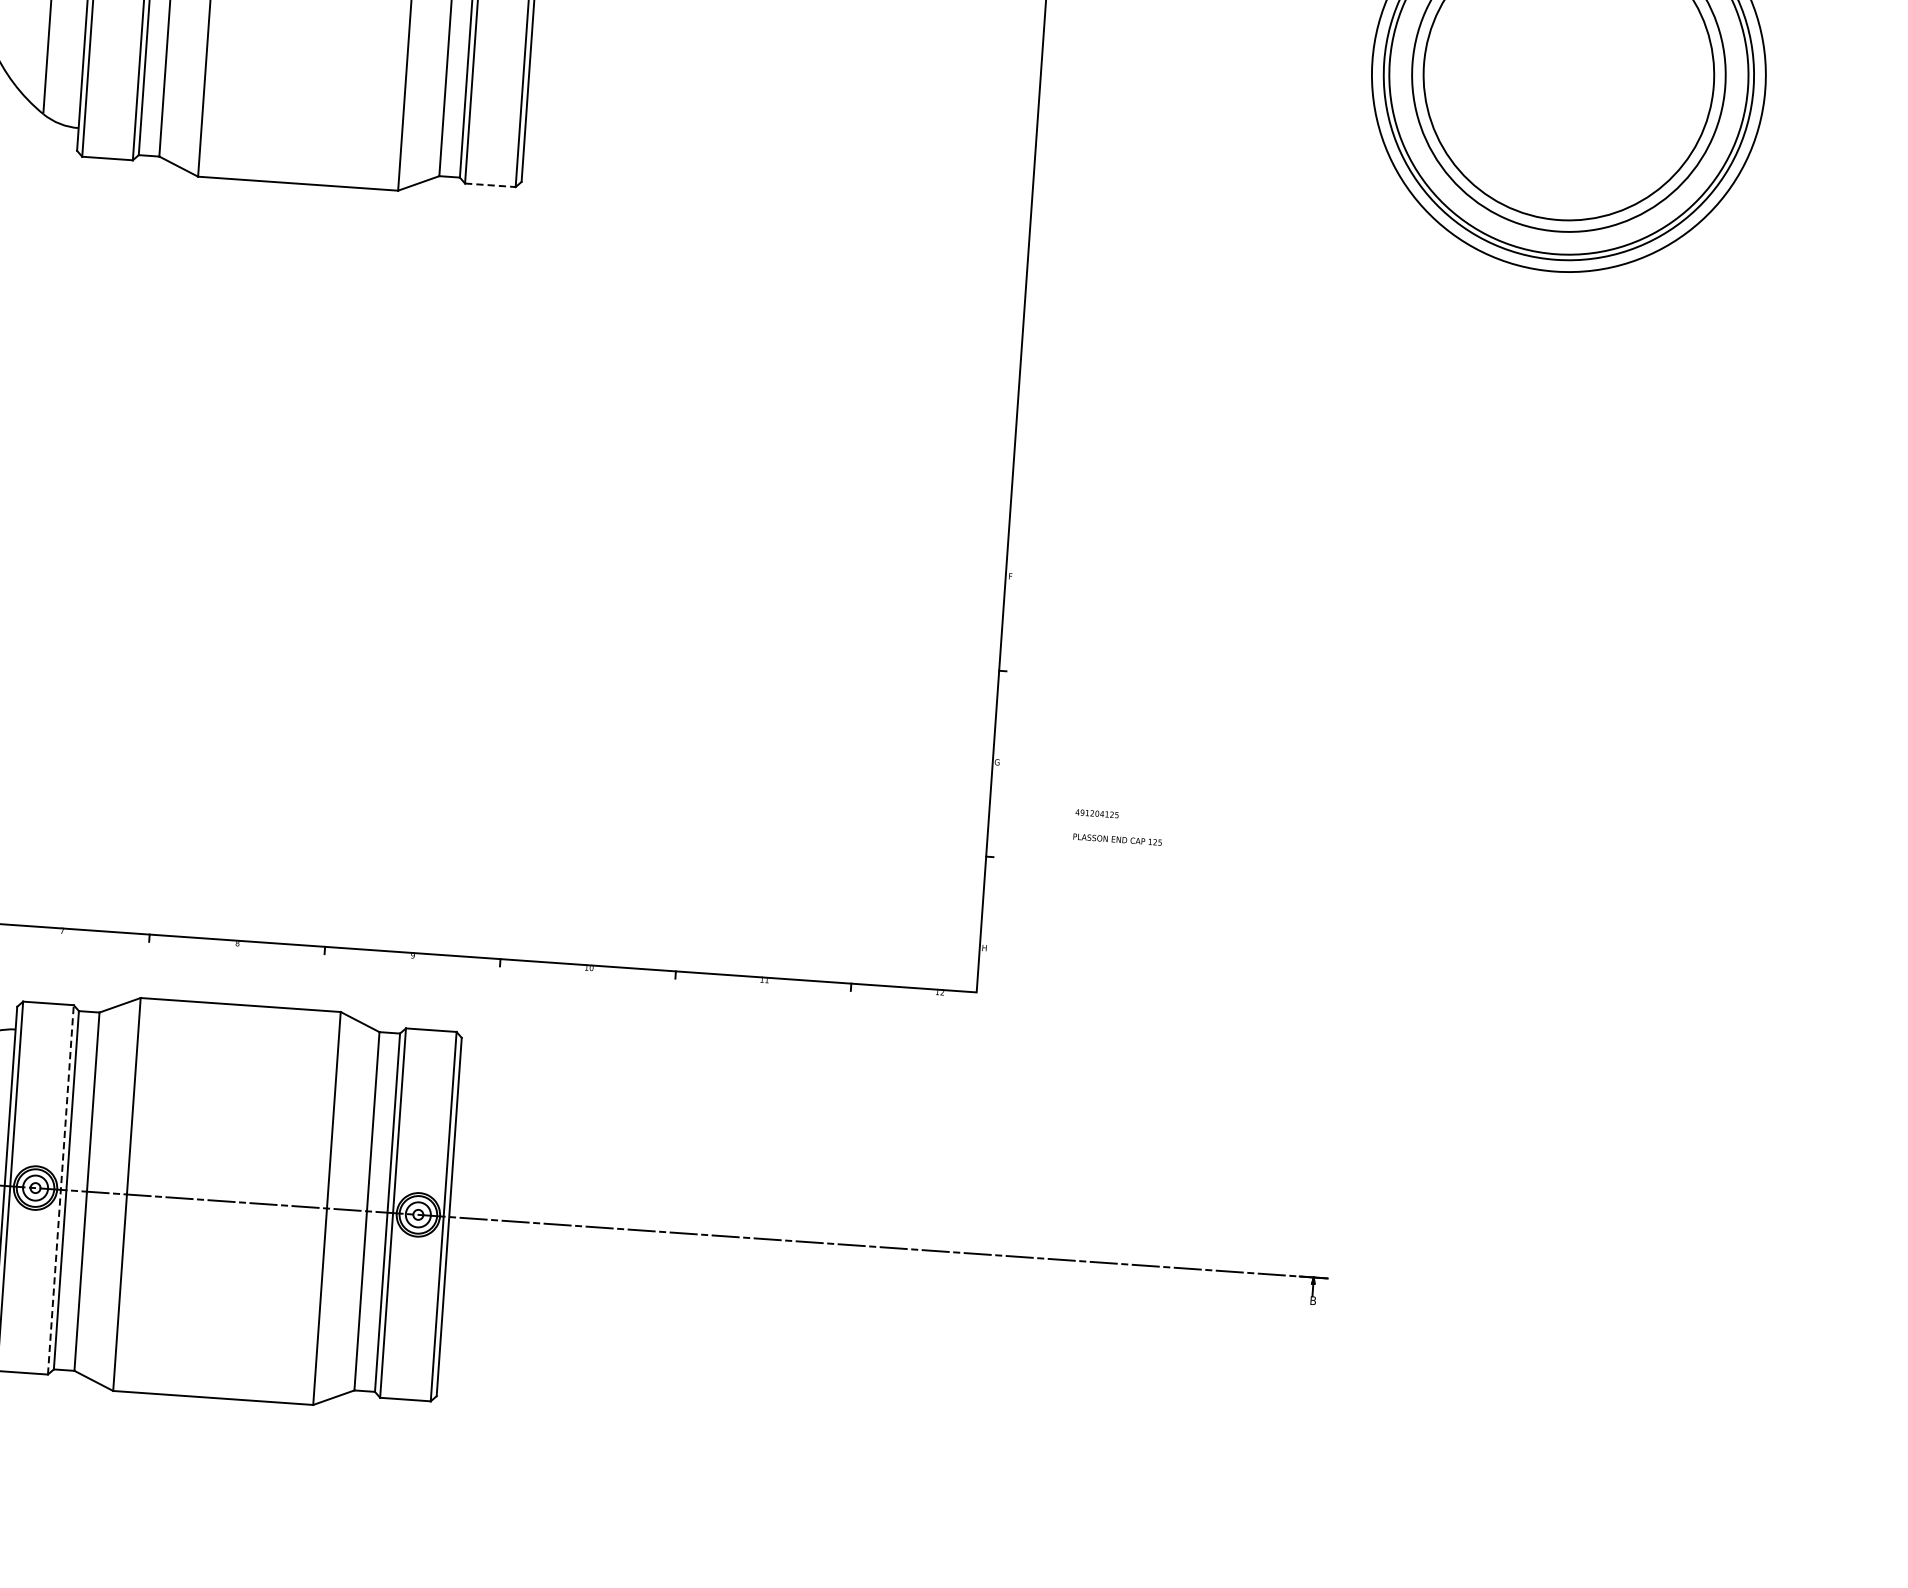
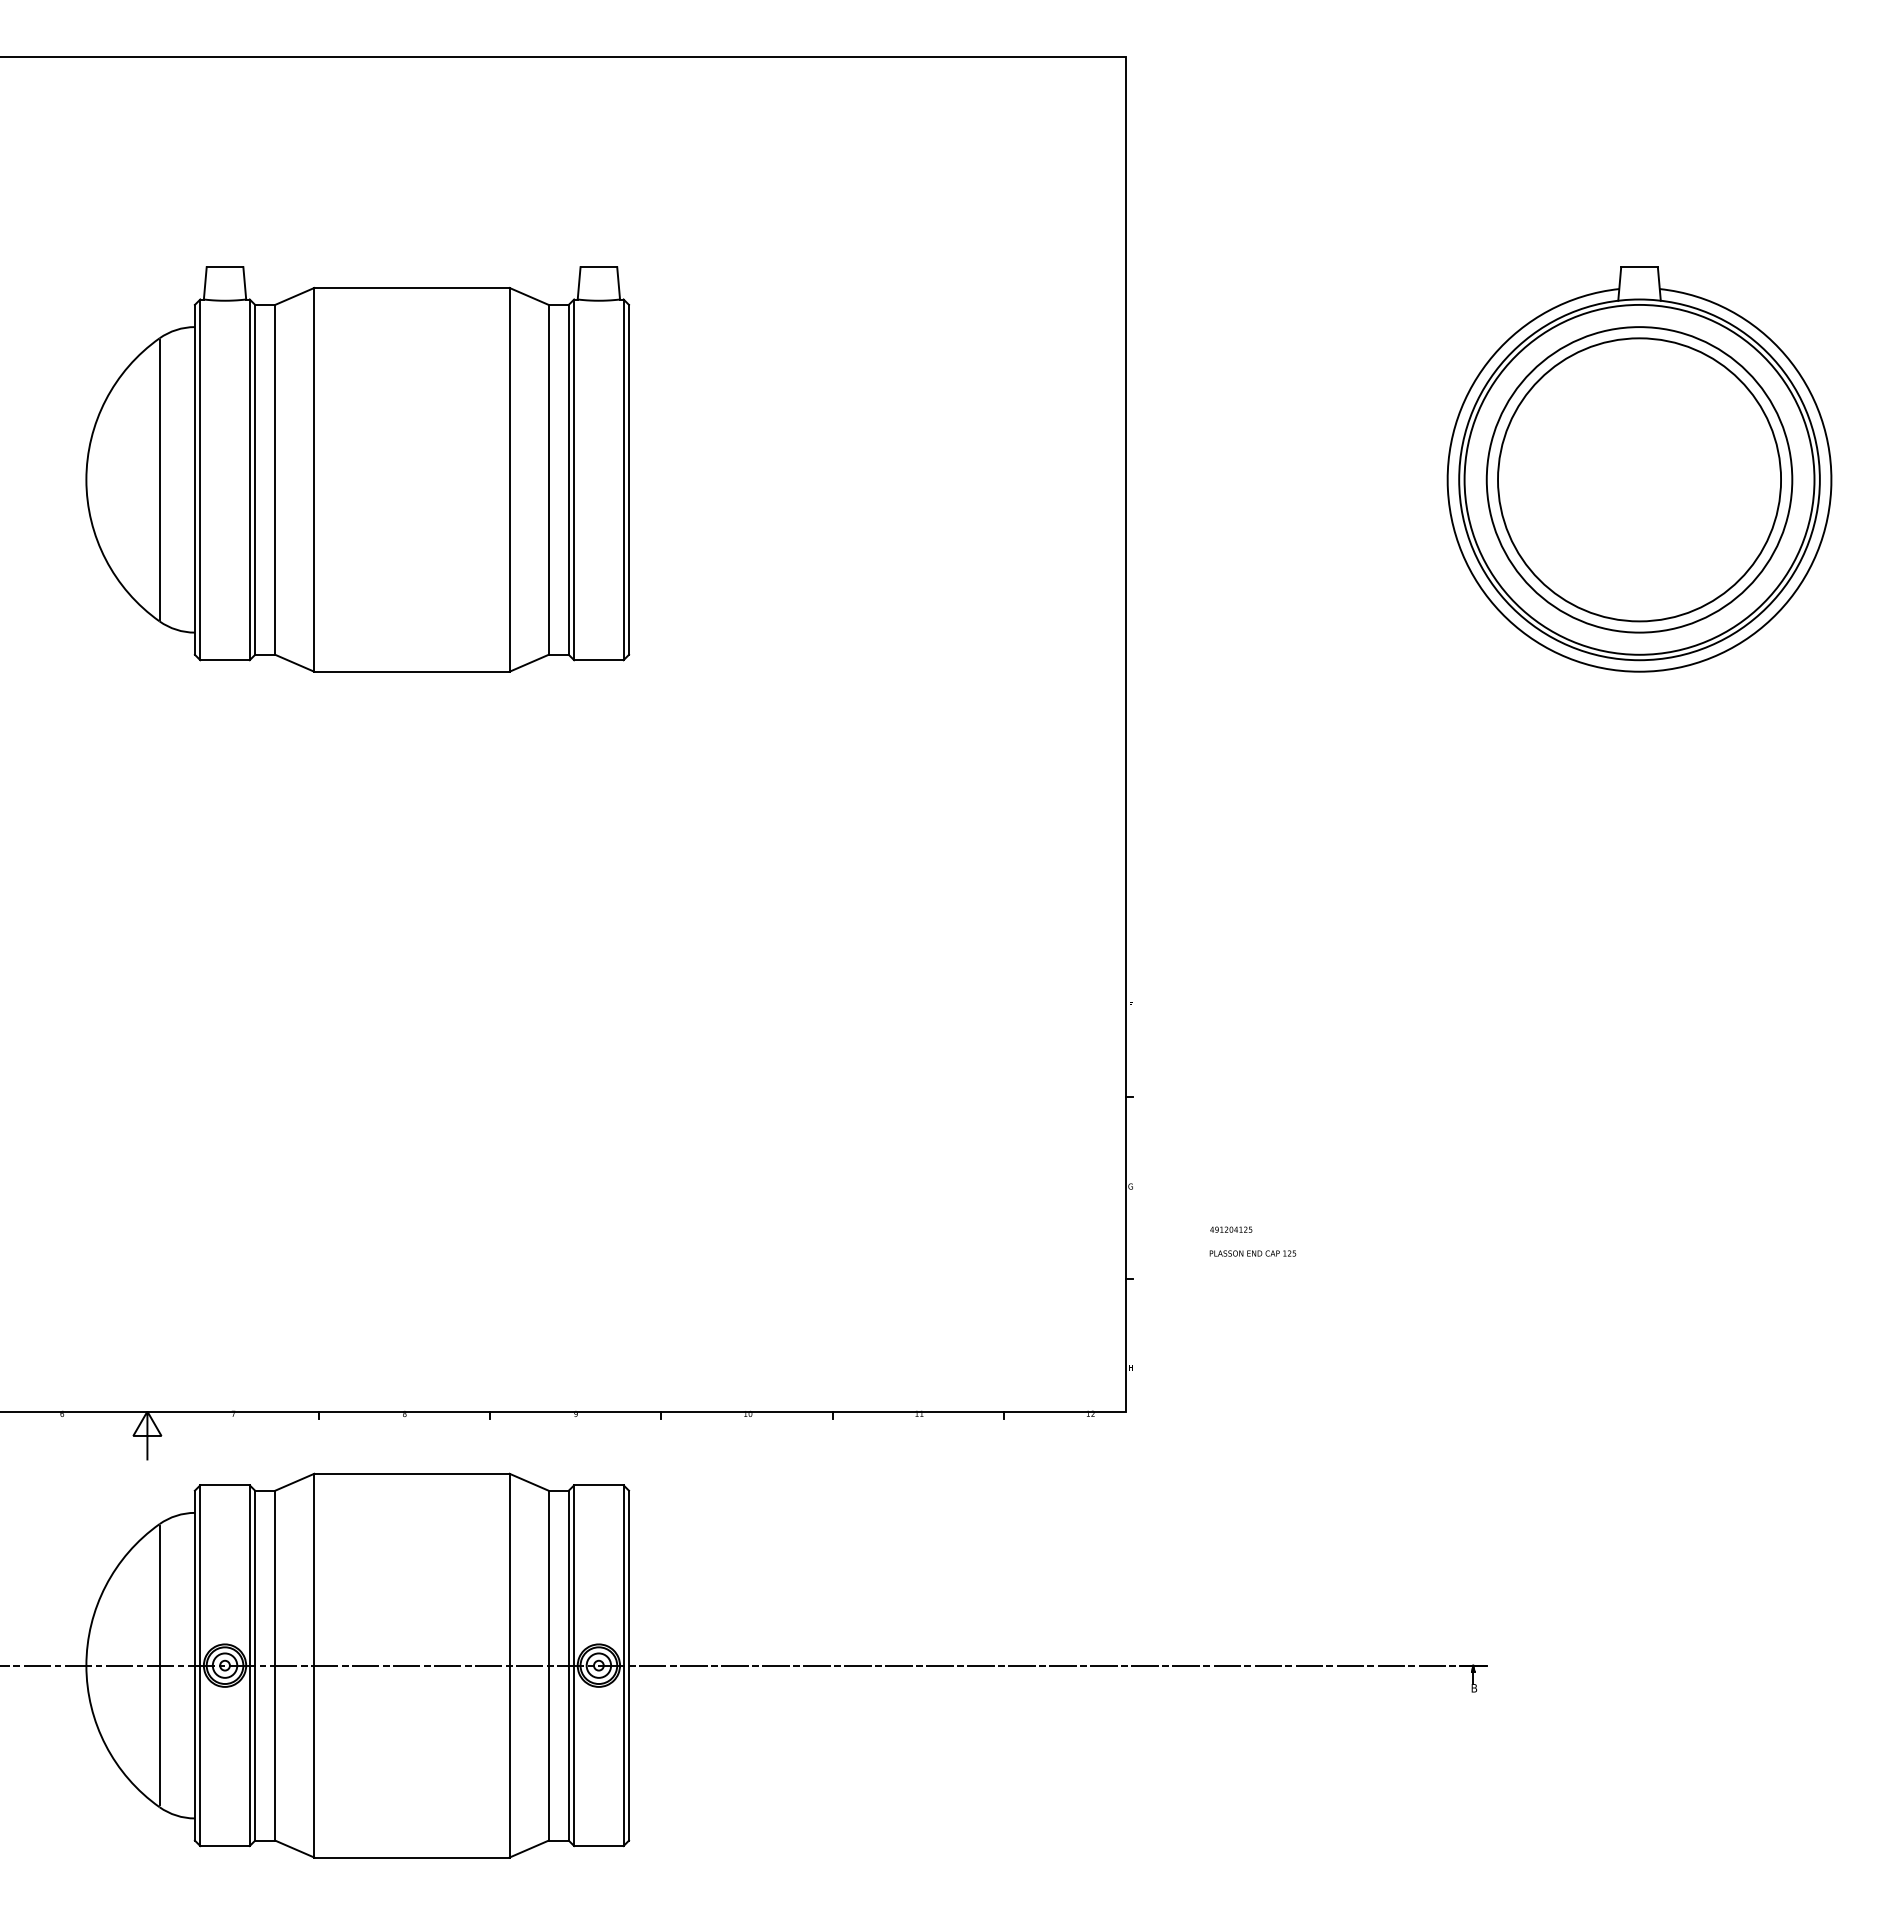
line: (489, 185) -> (598, 660), dashed -> solid
line: (60, 1189) -> (249, 1665), dashed -> solid

